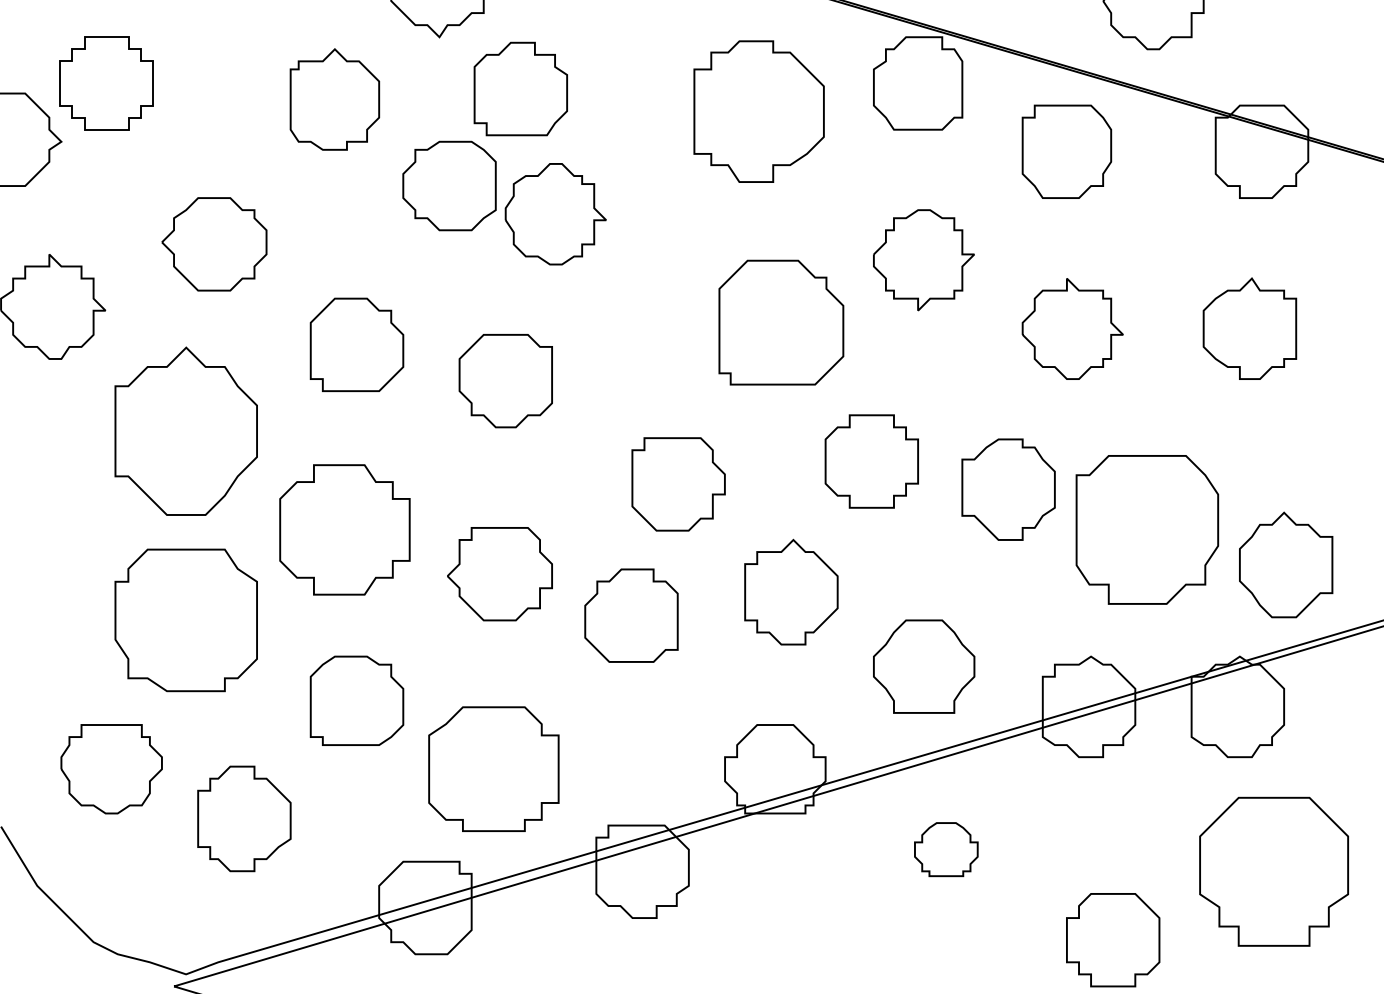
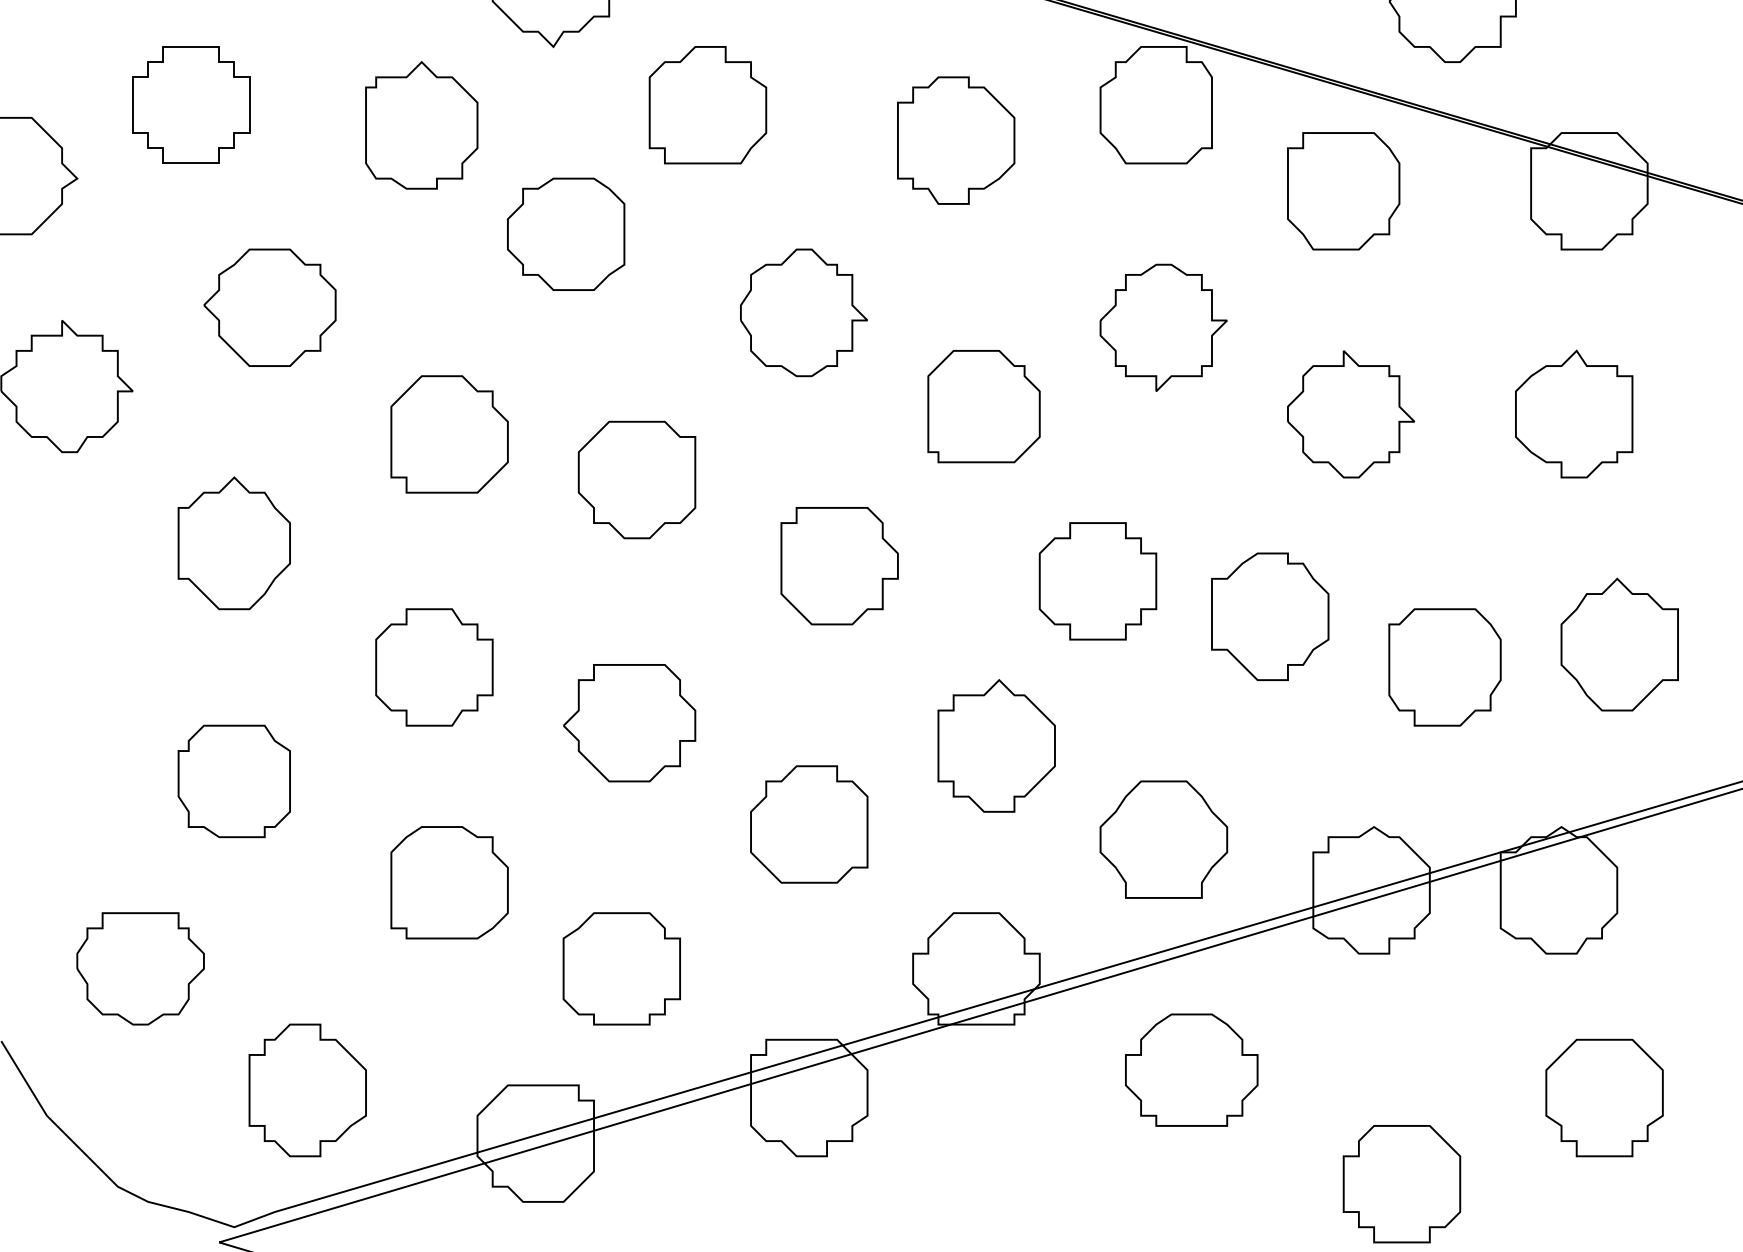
part: (106, 82) -> (191, 104), moved
part: (520, 89) -> (707, 105), moved
part: (759, 111) -> (956, 140), size x0.71
part: (555, 213) -> (803, 312), moved
part: (780, 322) -> (983, 406), size x0.71
part: (185, 431) -> (233, 543), size x0.62
part: (678, 484) -> (839, 566), moved
part: (345, 529) -> (434, 667), size x0.71
part: (1146, 529) -> (1444, 667), size x0.62
part: (1285, 564) -> (1619, 644), moved
part: (631, 615) -> (809, 824), moved
part: (185, 620) -> (233, 781), size x0.62
part: (493, 768) -> (621, 968), size x0.71
part: (244, 818) -> (307, 1090), moved
part: (946, 849) -> (1191, 1069), size x1.67
part: (1274, 871) -> (1604, 1097), size x0.62

